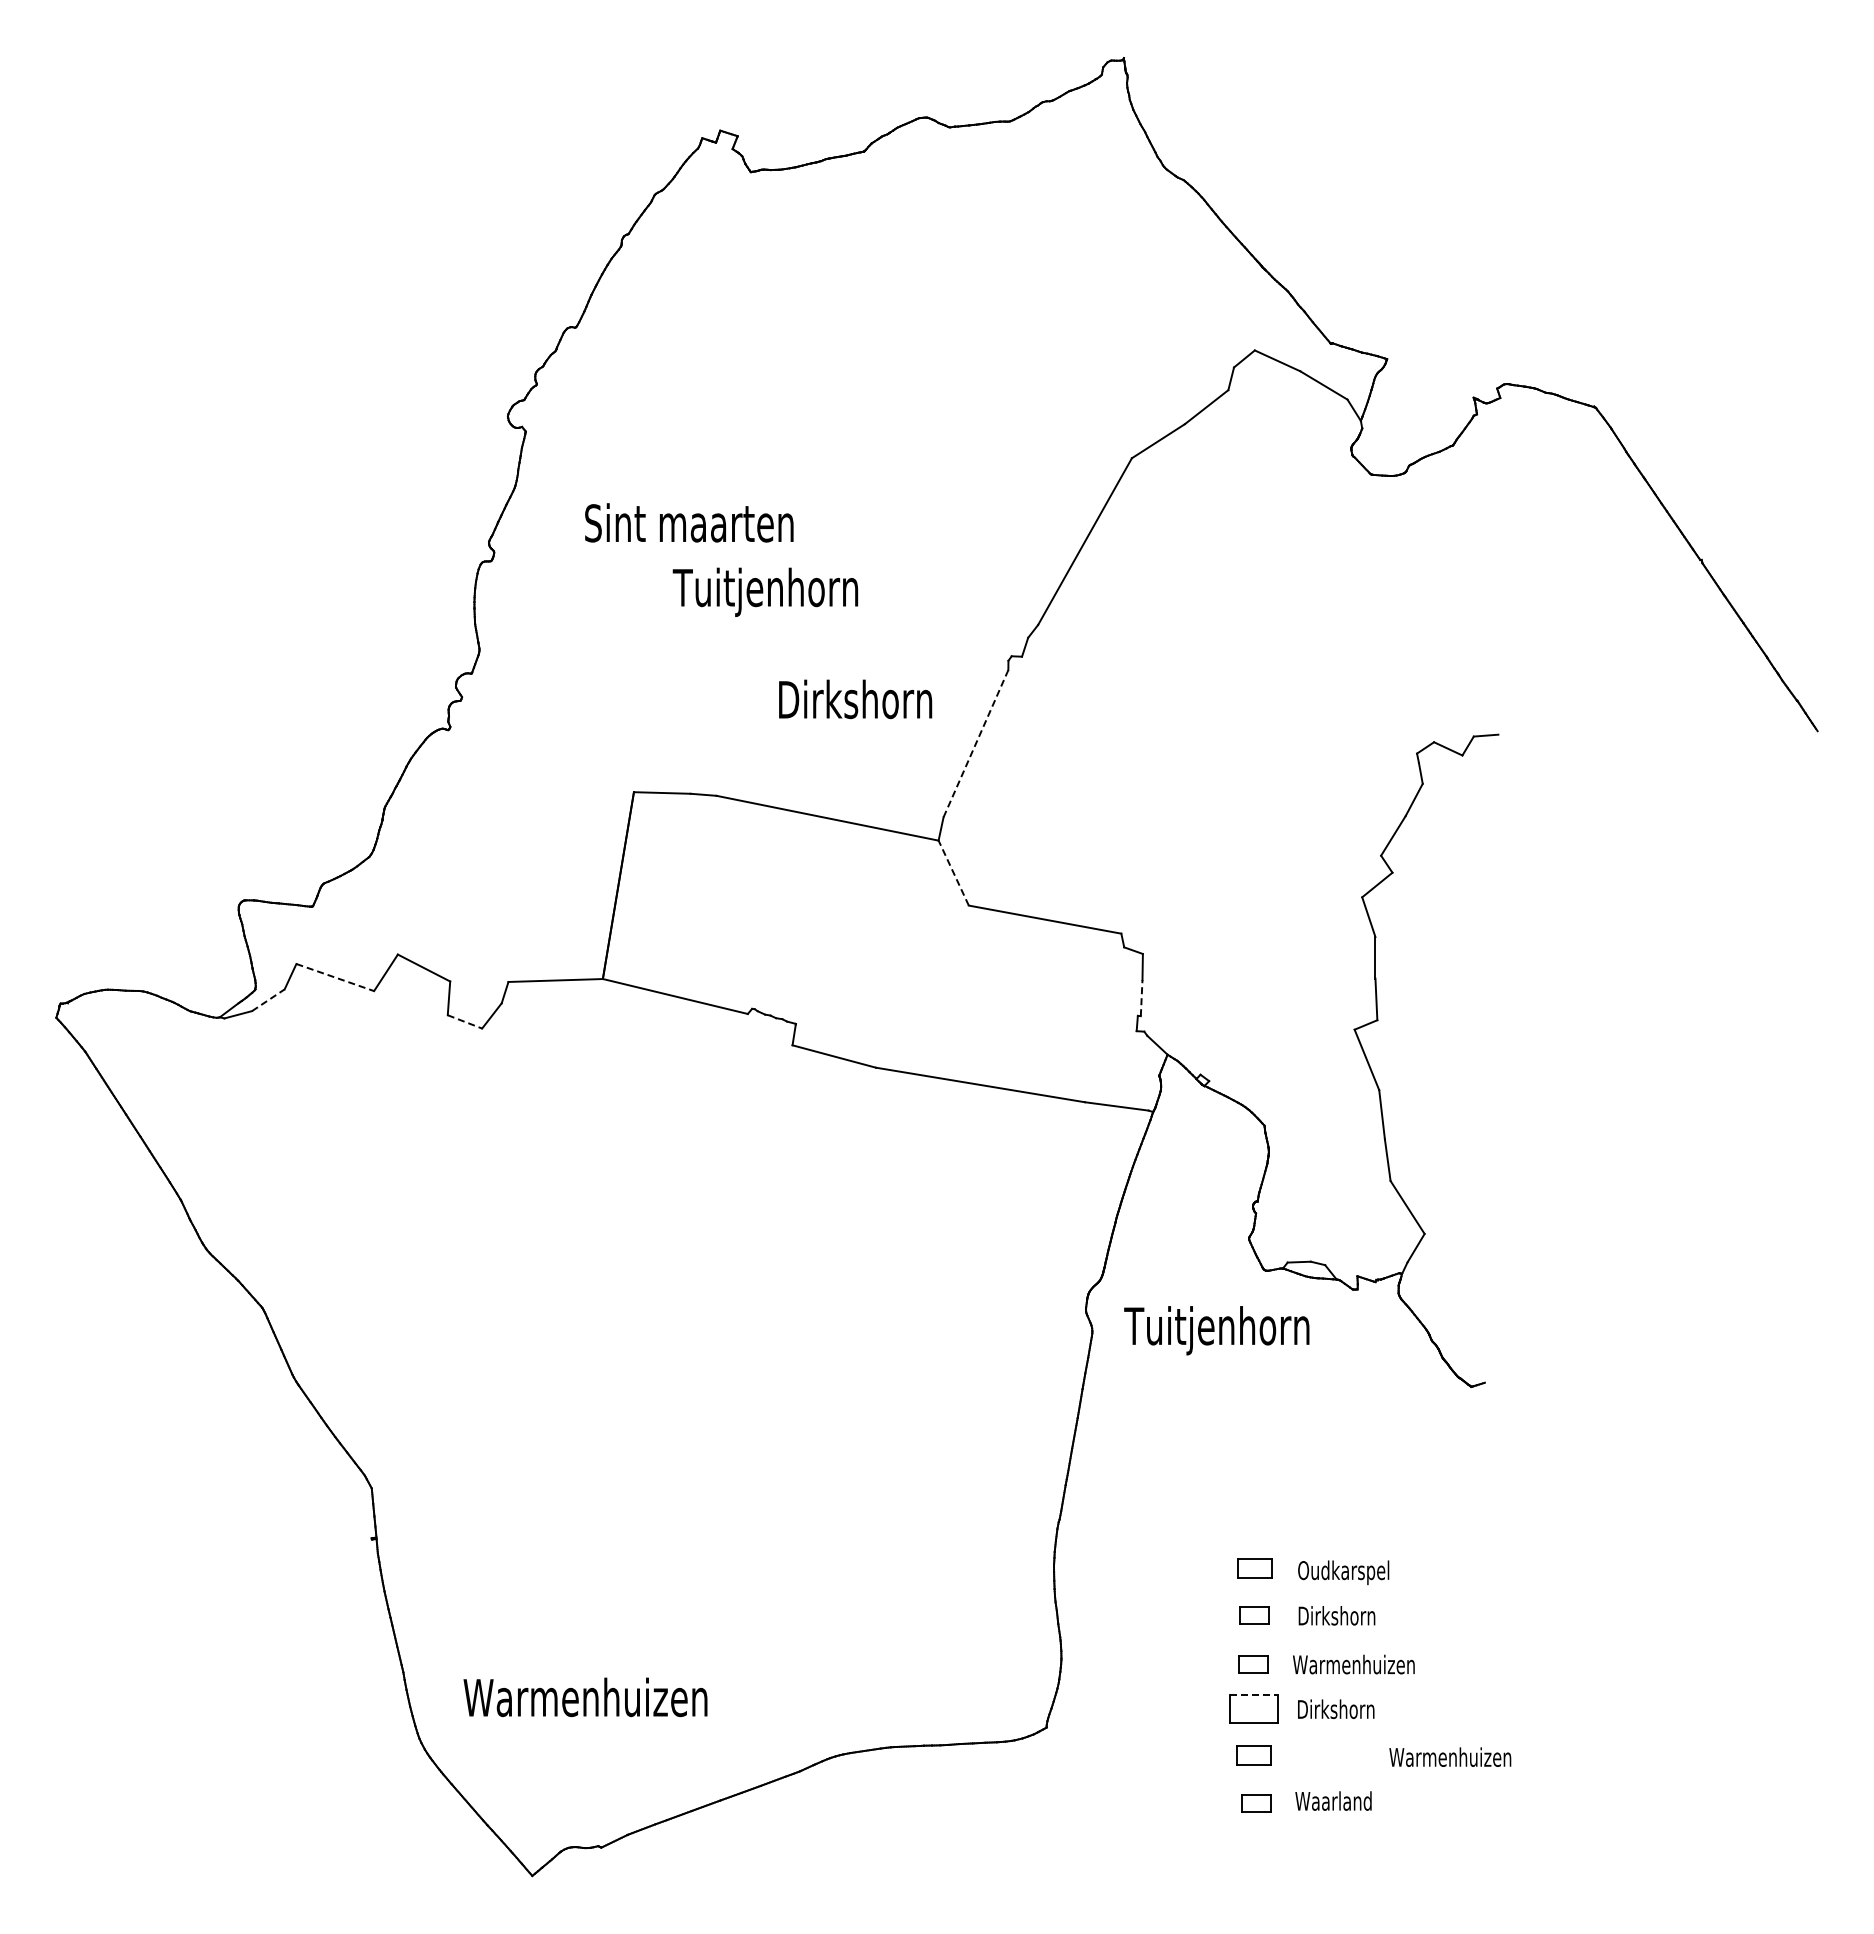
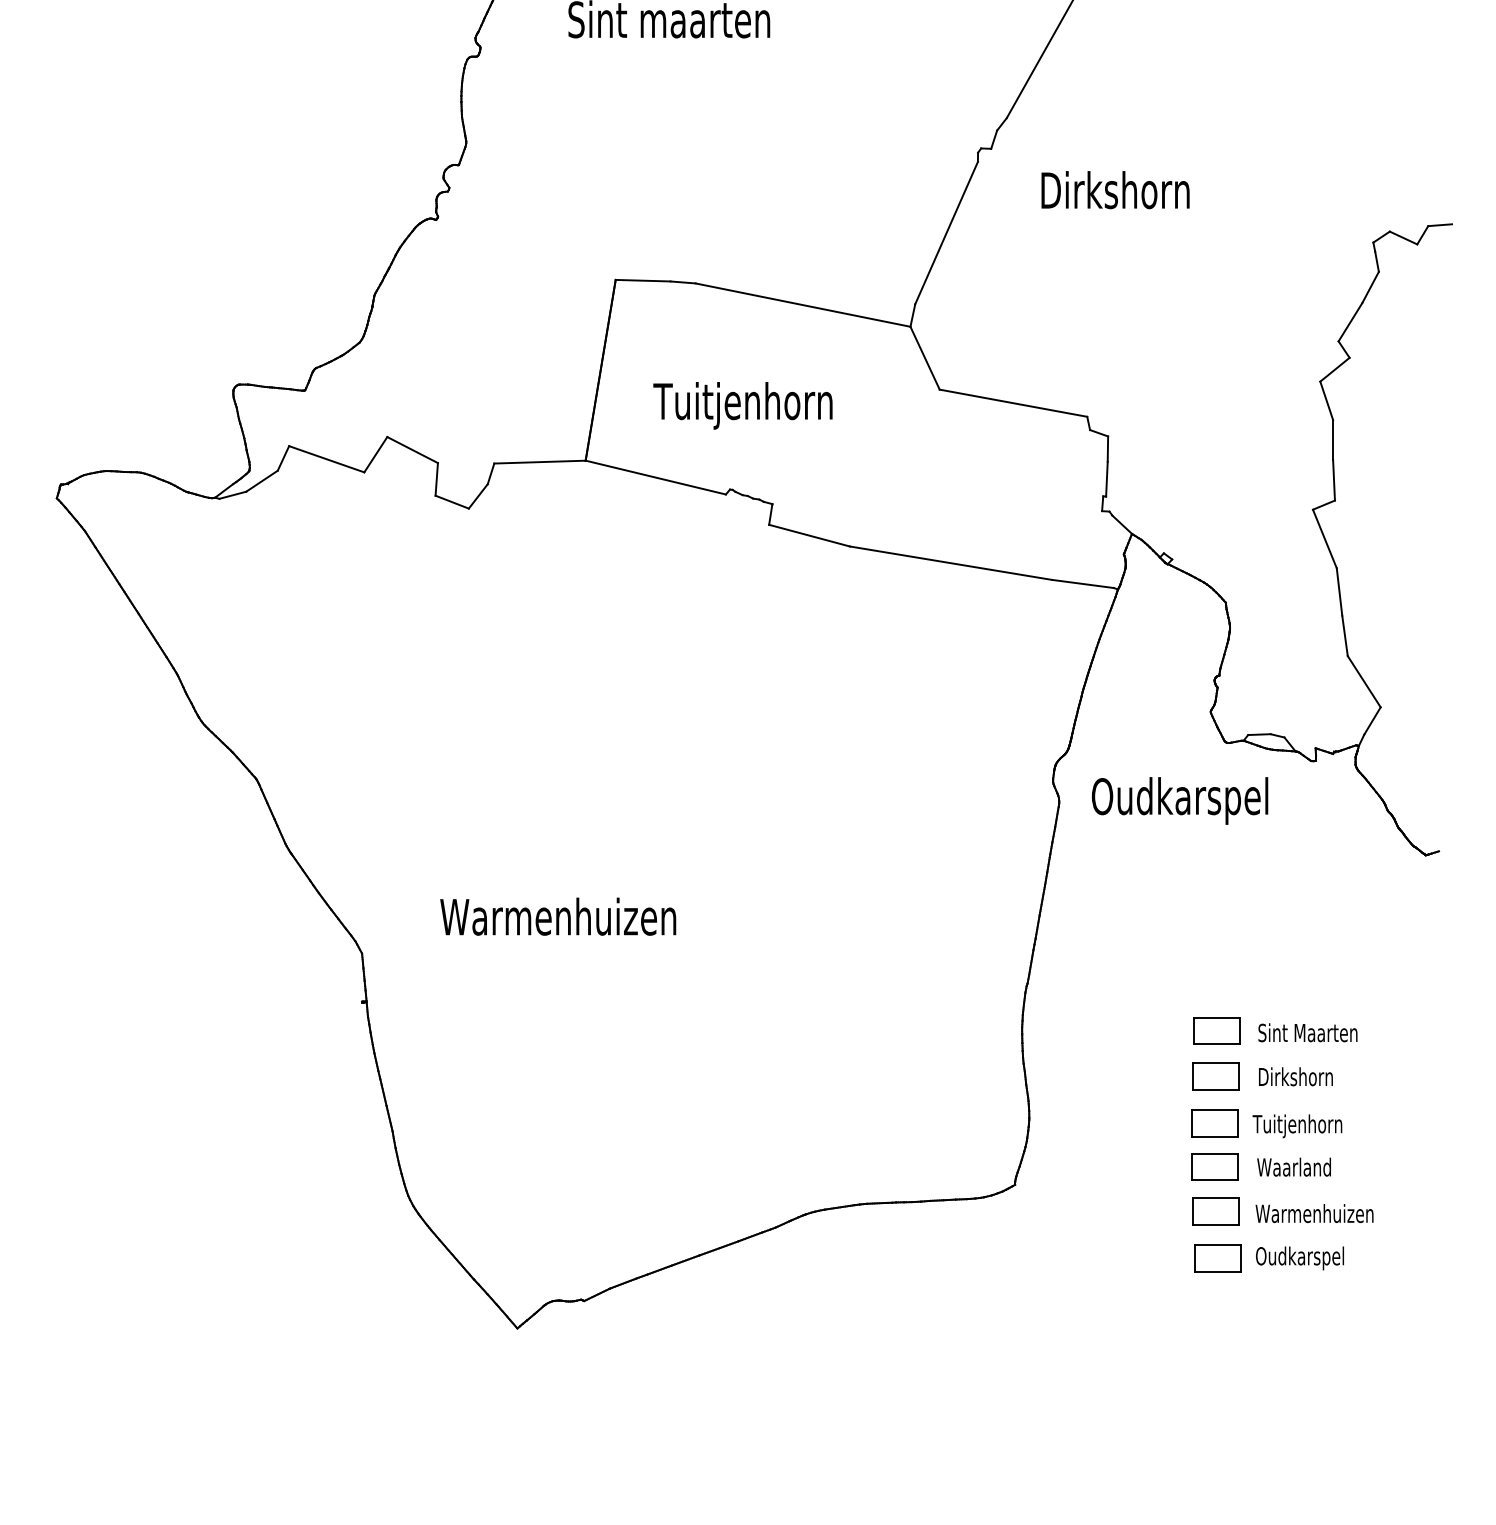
text: (765, 591) -> (742, 405), moved
text: (855, 699) -> (1115, 190), moved
line: (976, 743) -> (947, 232), dashed -> solid
line: (953, 873) -> (924, 358), dashed -> solid
line: (335, 977) -> (326, 459), dashed -> solid
line: (1141, 997) -> (1106, 478), dashed -> solid
line: (268, 1000) -> (262, 481), dashed -> solid
line: (465, 1022) -> (452, 502), dashed -> solid
text: (1216, 1330) -> (1179, 800), Tuitjenhorn -> Oudkarspel
part: (1254, 1568) -> (1216, 1031), size x1.43
text: (1349, 1572) -> (1308, 1034), Oudkarspel -> Sint Maarten
part: (1254, 1615) -> (1216, 1076), size x1.67
part: (1253, 1664) -> (1215, 1123), size x1.67
text: (1353, 1666) -> (1311, 1125), Warmenhuizen -> Tuitjenhorn
line: (1253, 1695) -> (1215, 1153), dashed -> solid
text: (585, 1697) -> (558, 916), moved
text: (1335, 1709) -> (1294, 1167), Dirkshorn -> Waarland
part: (1253, 1754) -> (1215, 1210), size x1.43
text: (1450, 1756) -> (1314, 1212), moved
part: (1256, 1803) -> (1218, 1258), size x1.67
text: (1340, 1803) -> (1299, 1258), Waarland -> Oudkarspel

